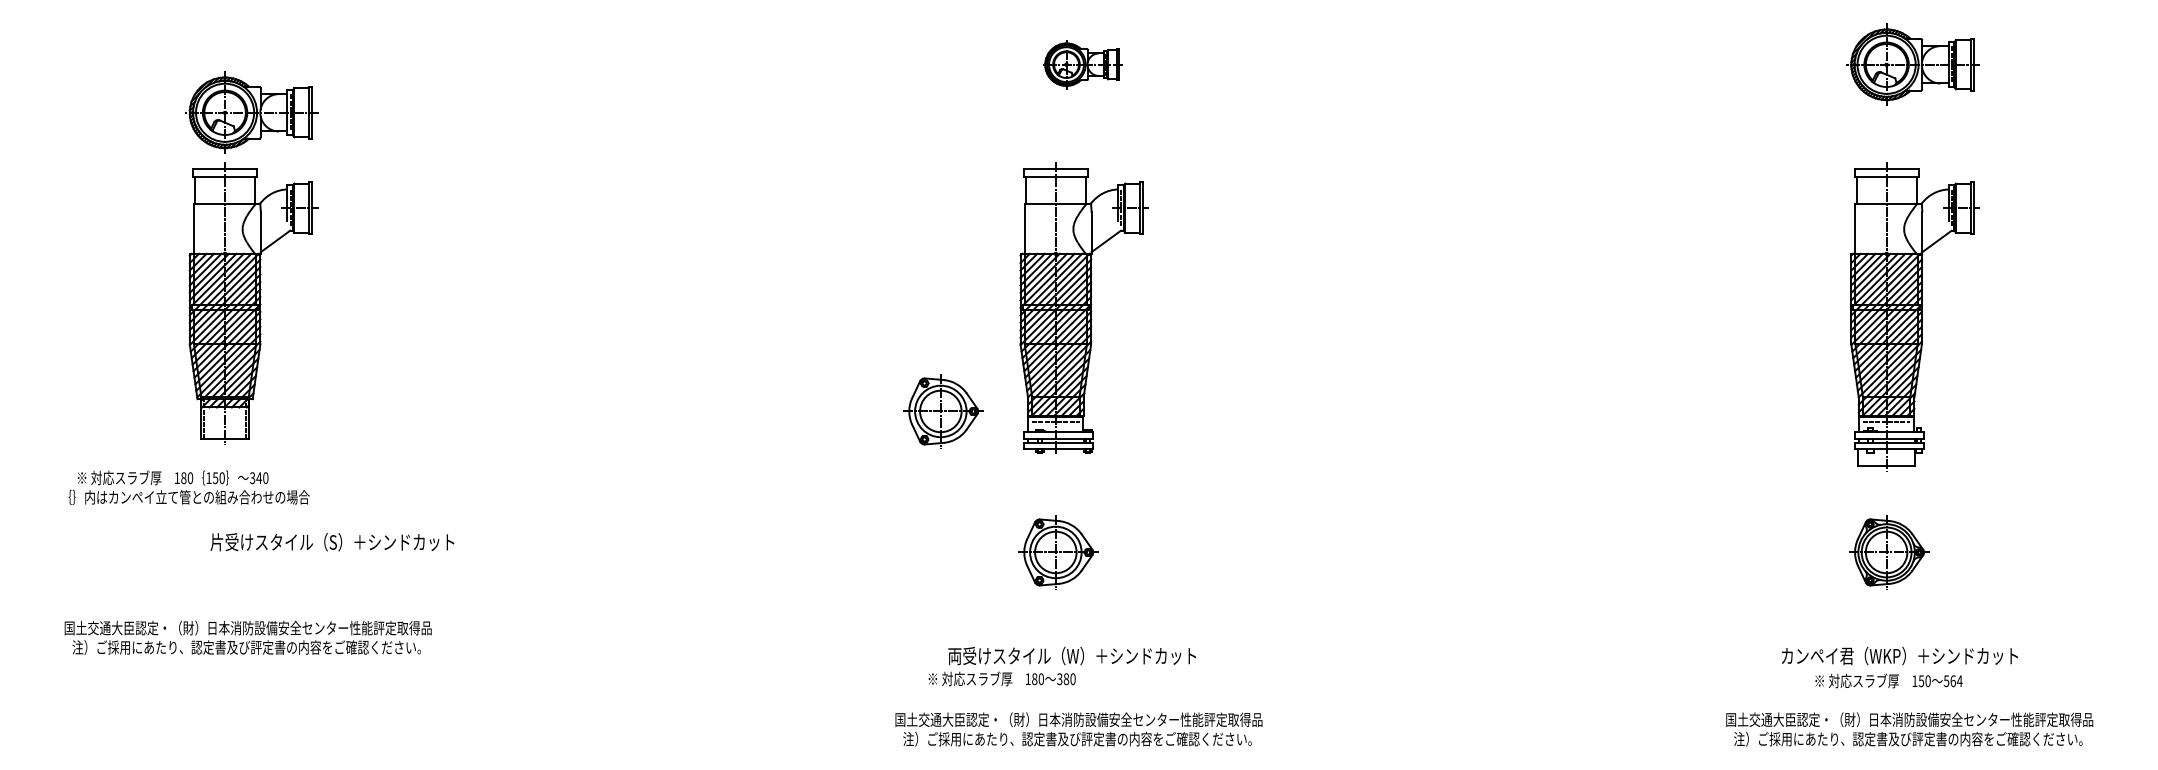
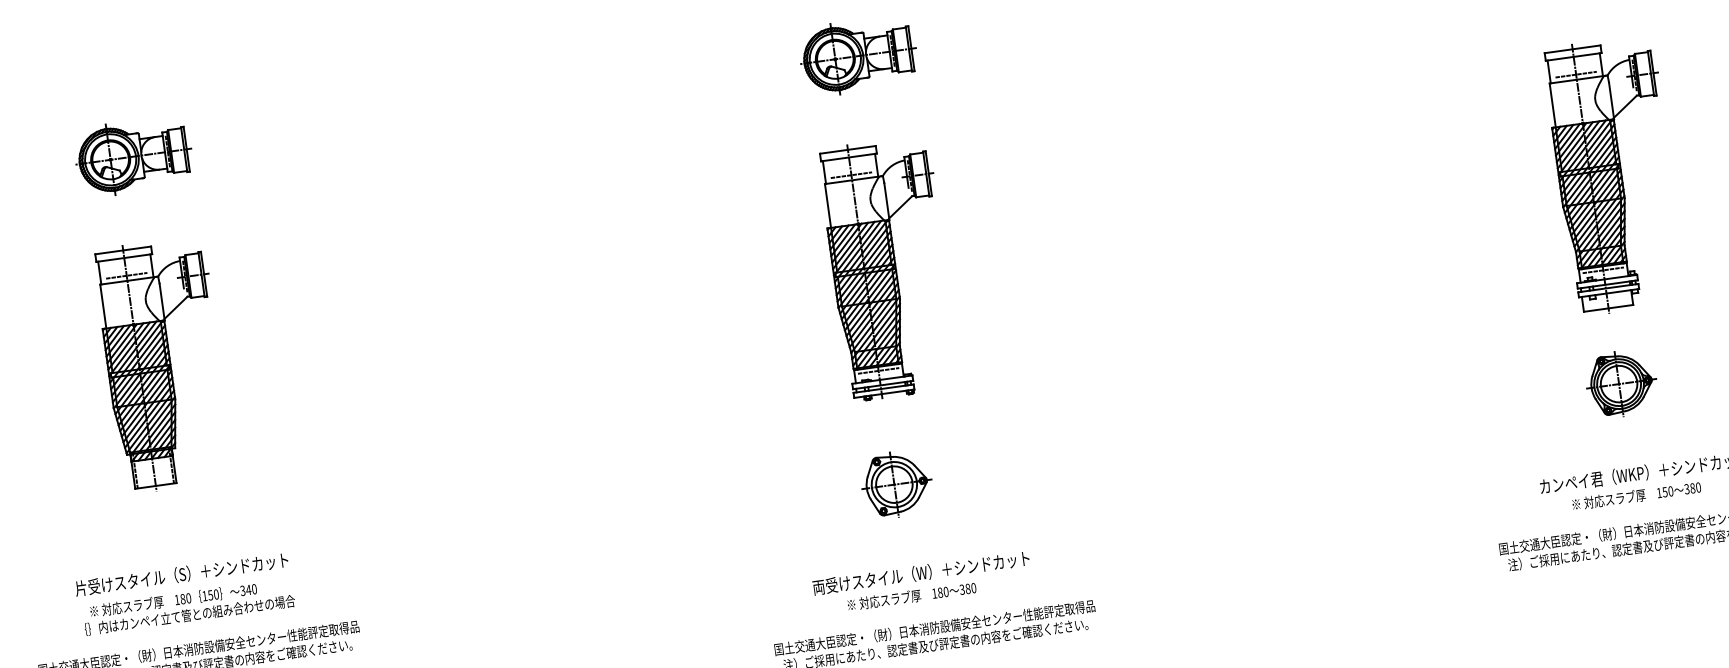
part: (1082, 64) -> (858, 55), size x1.67
part: (251, 112) -> (133, 156), moved
line: (224, 197) -> (126, 275), added
line: (1055, 197) -> (851, 175), added
line: (1886, 197) -> (1576, 74), added
part: (943, 411) -> (779, 375), removed
text: (188, 487) -> (188, 606), moved
text: (332, 542) -> (181, 574), moved
text: (1001, 678) -> (911, 596), moved
text: (1953, 681) -> (1693, 488), 564 -> 380

